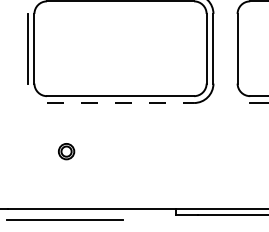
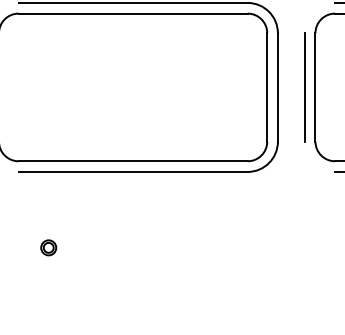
line: (230, 48) -> (304, 87), added
line: (120, 103) -> (133, 172), dashed -> solid
part: (65, 151) -> (47, 247), size x0.62

